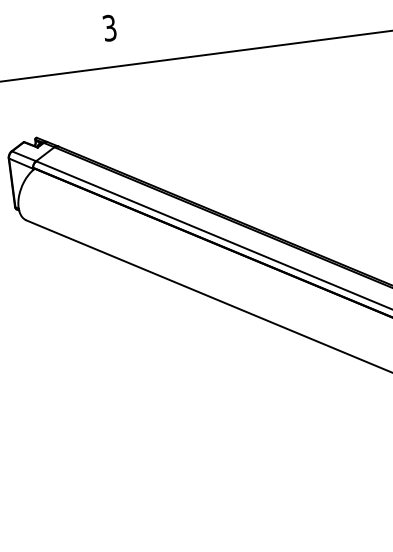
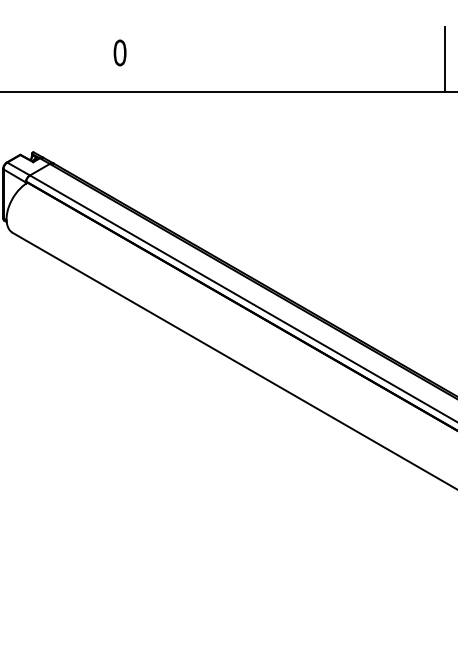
text: (109, 27) -> (119, 52), 3 -> 0

